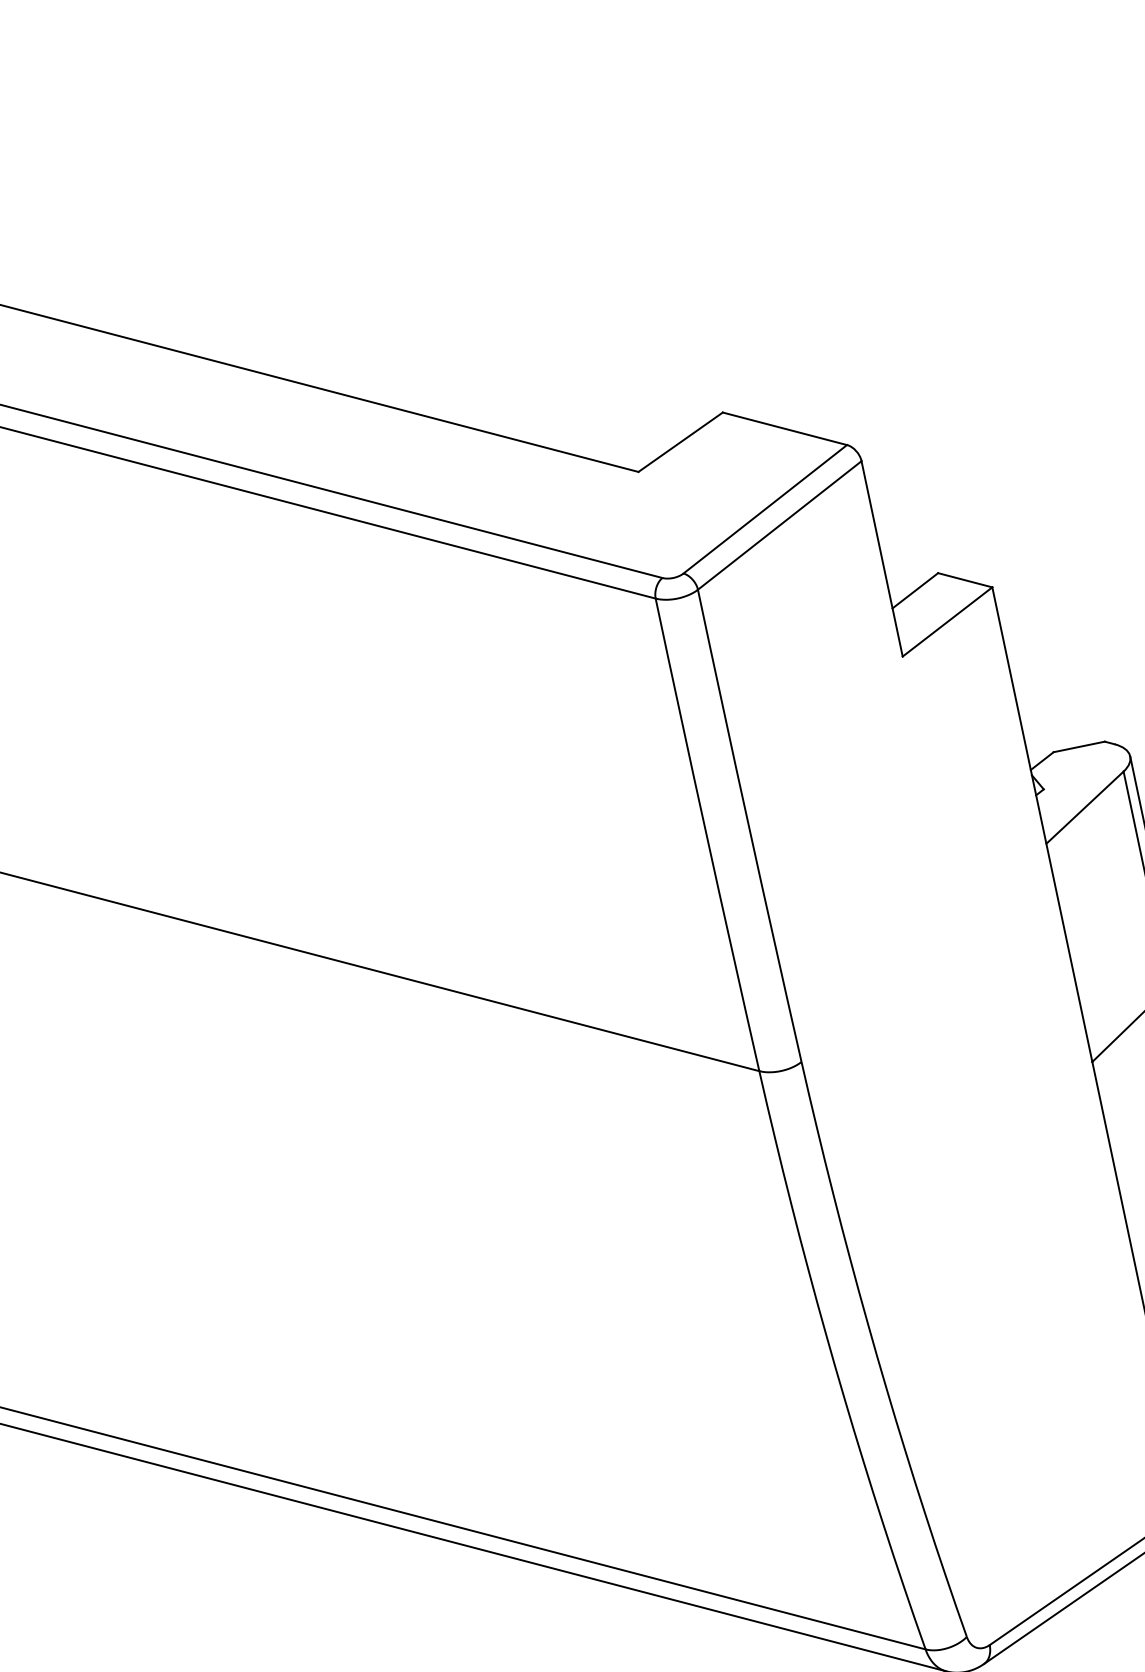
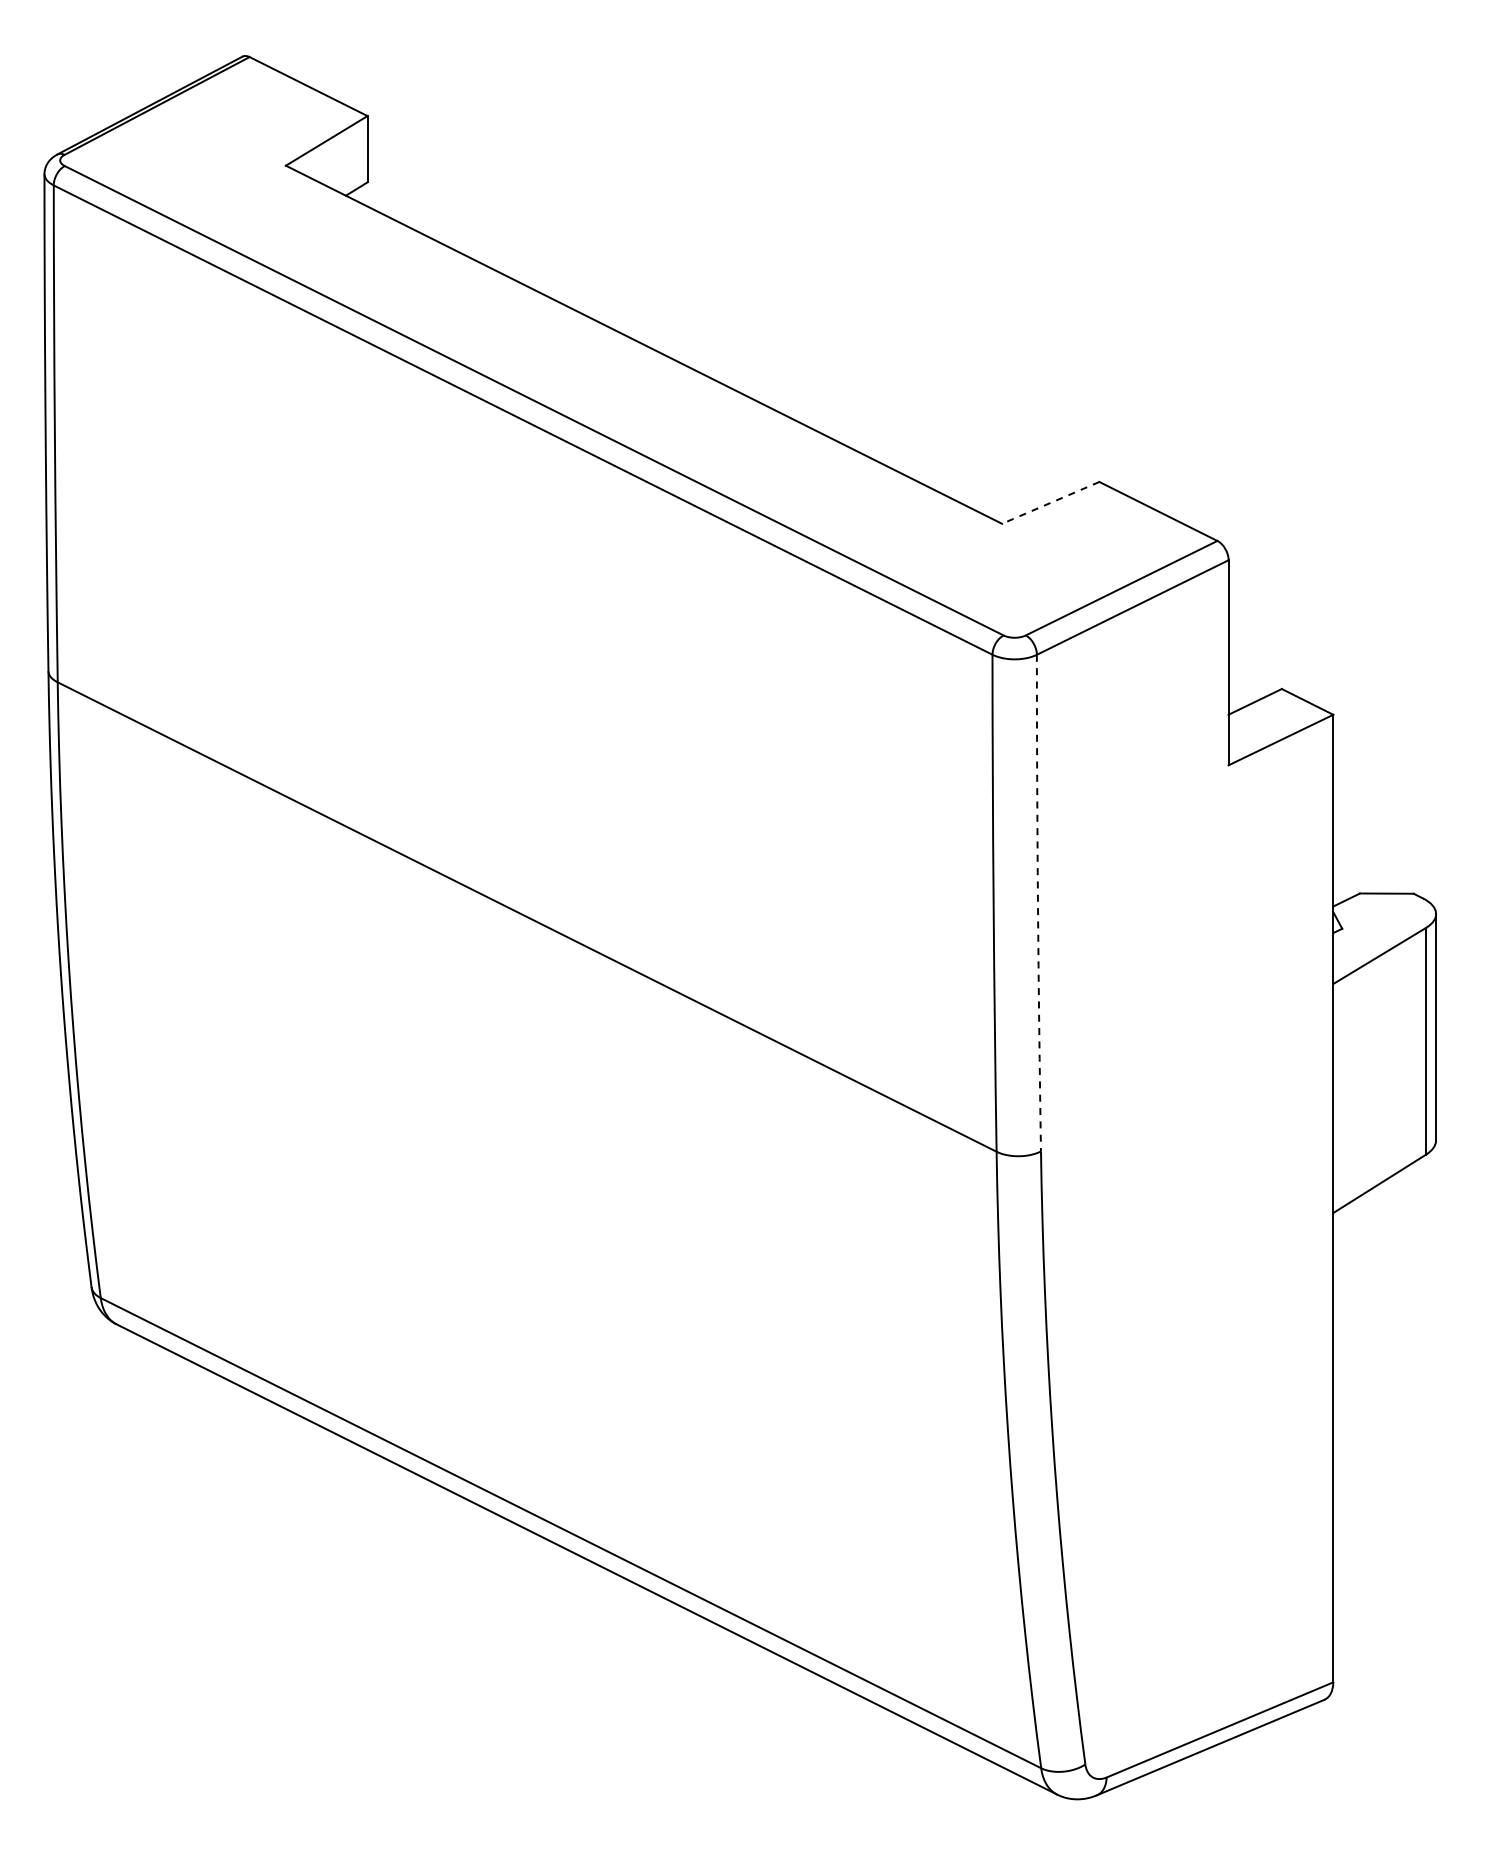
line: (680, 441) -> (1050, 502), solid -> dashed
arc: (748, 826) -> (1037, 903), solid -> dashed

